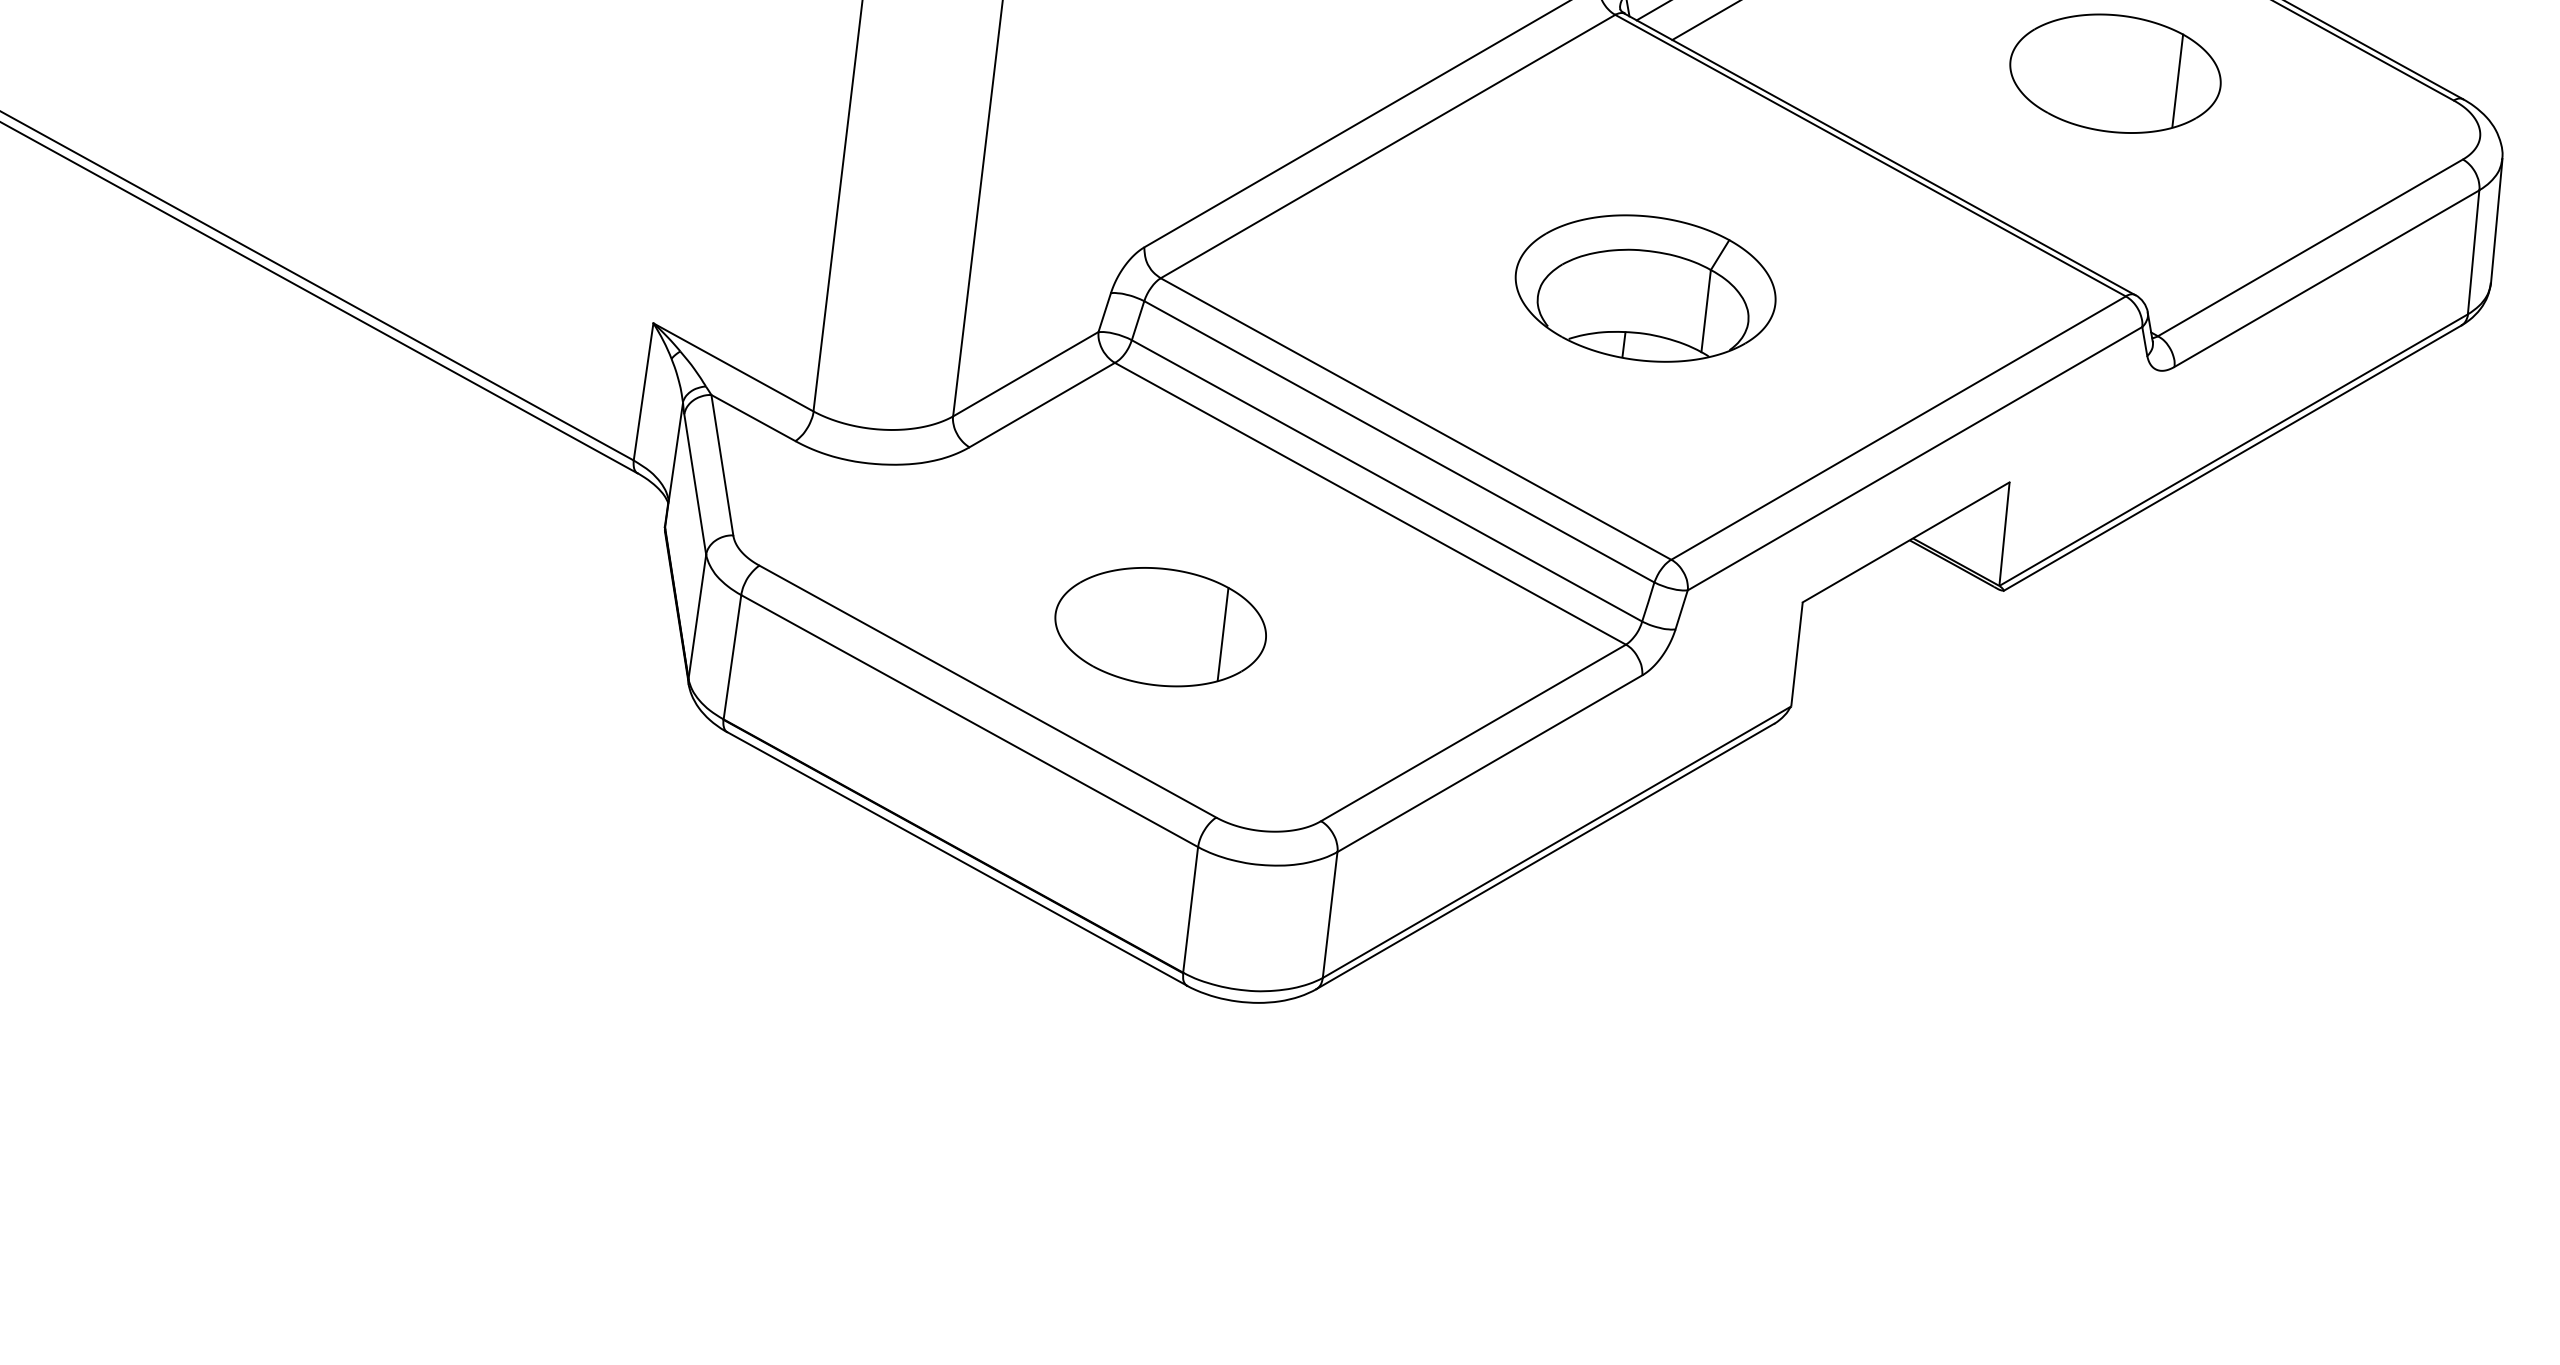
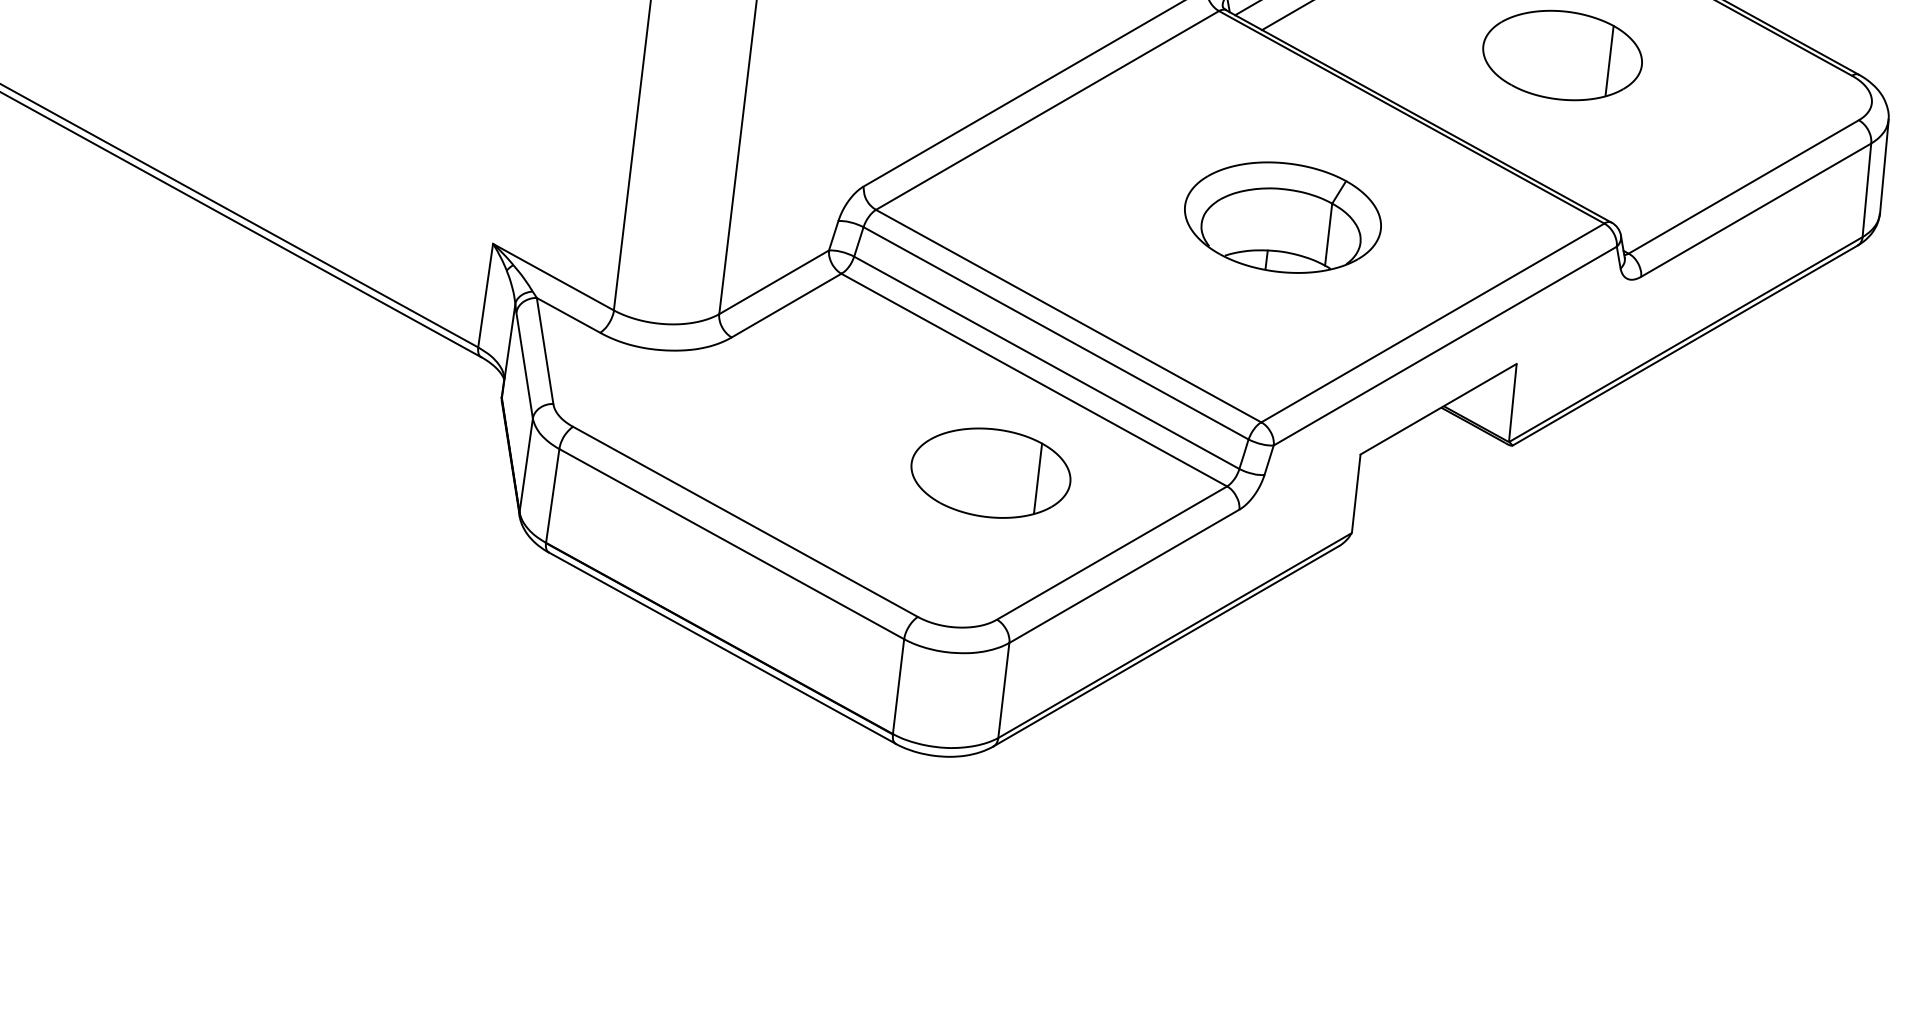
part: (2115, 73) -> (1562, 55), moved
part: (1645, 288) -> (1282, 217), moved
part: (1160, 626) -> (990, 472), moved

